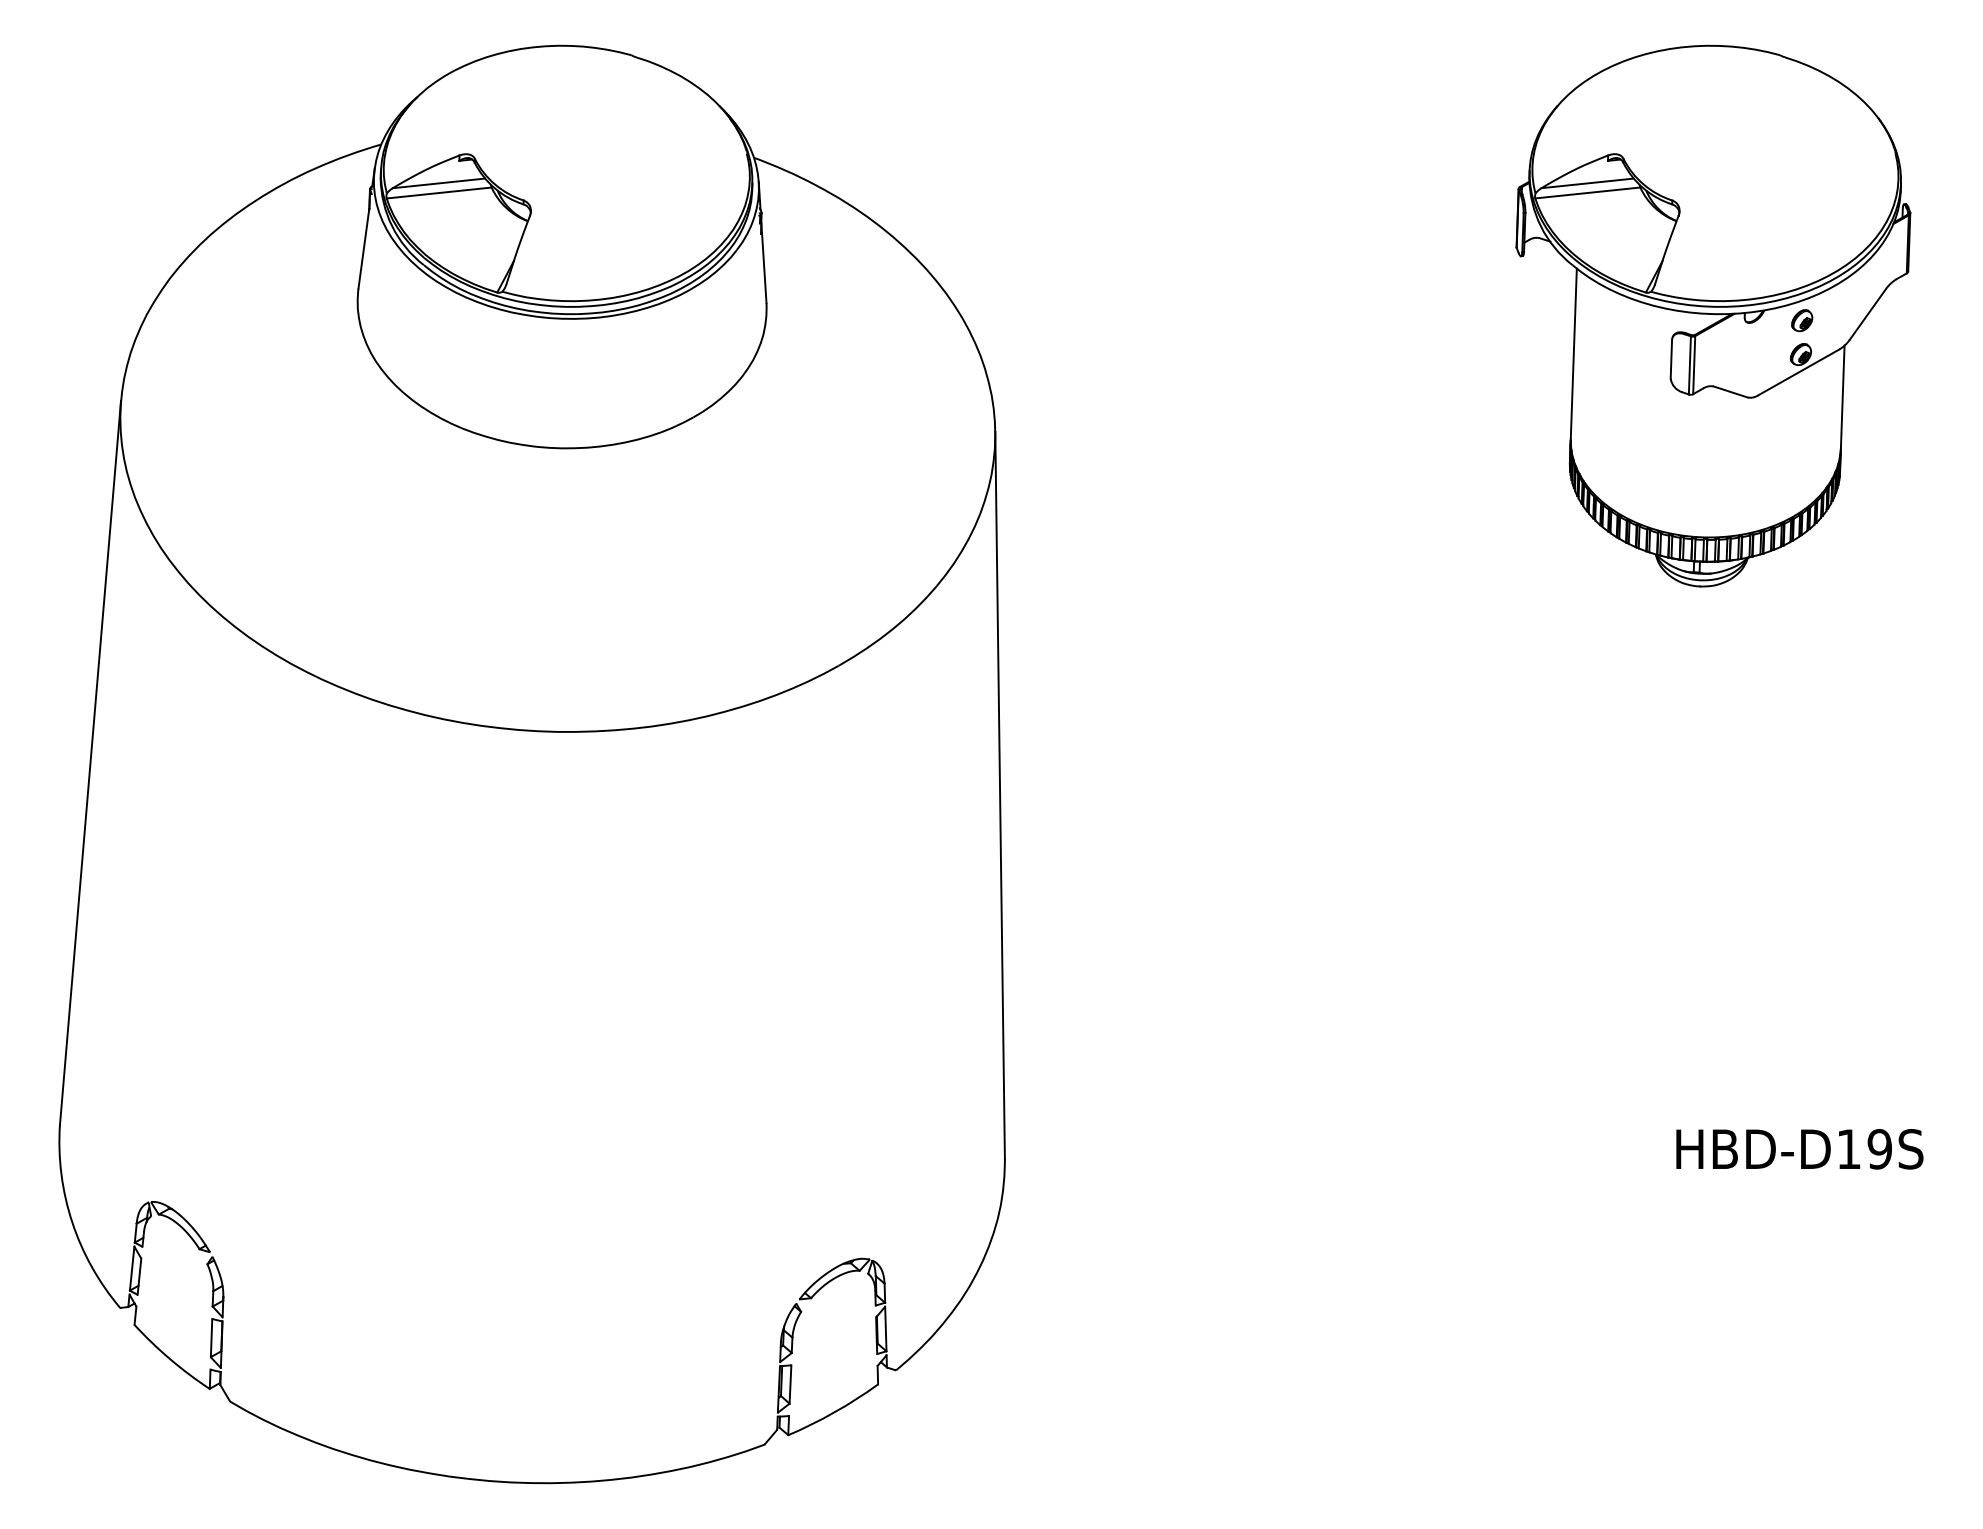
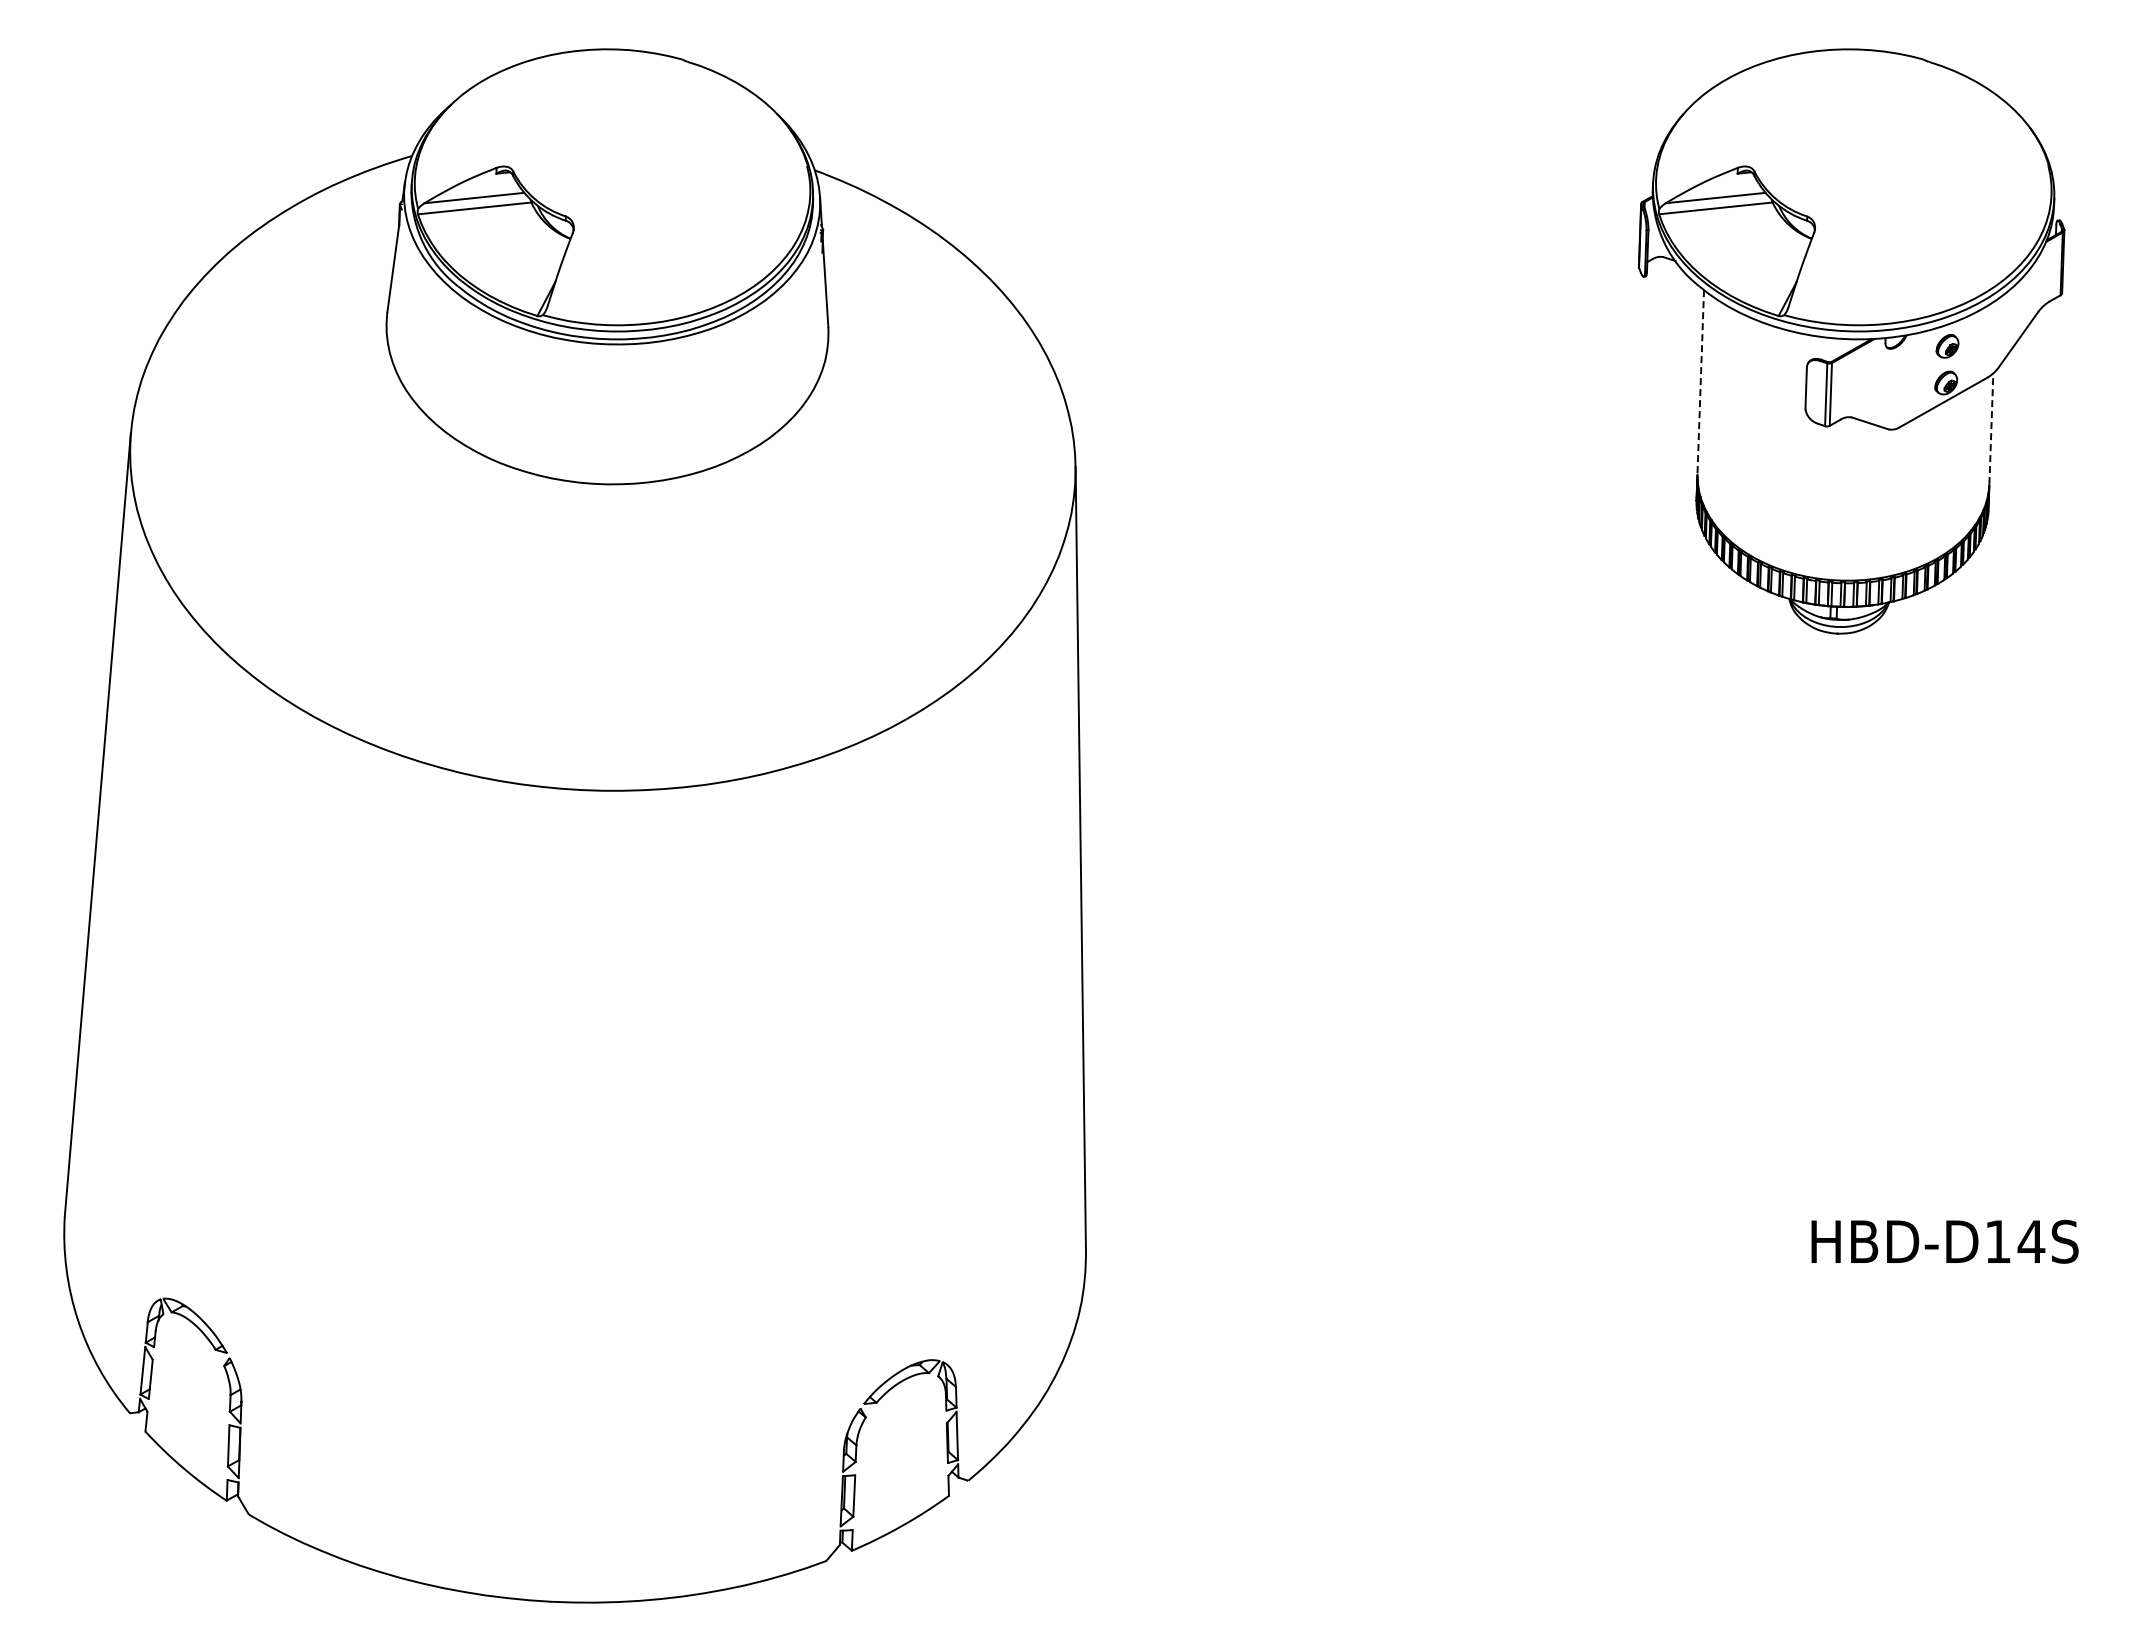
line: (1573, 353) -> (1700, 381), solid -> dashed
line: (1842, 396) -> (1991, 428), solid -> dashed
text: (1879, 1149) -> (2031, 1241), HBD-D19S -> HBD-D14S

